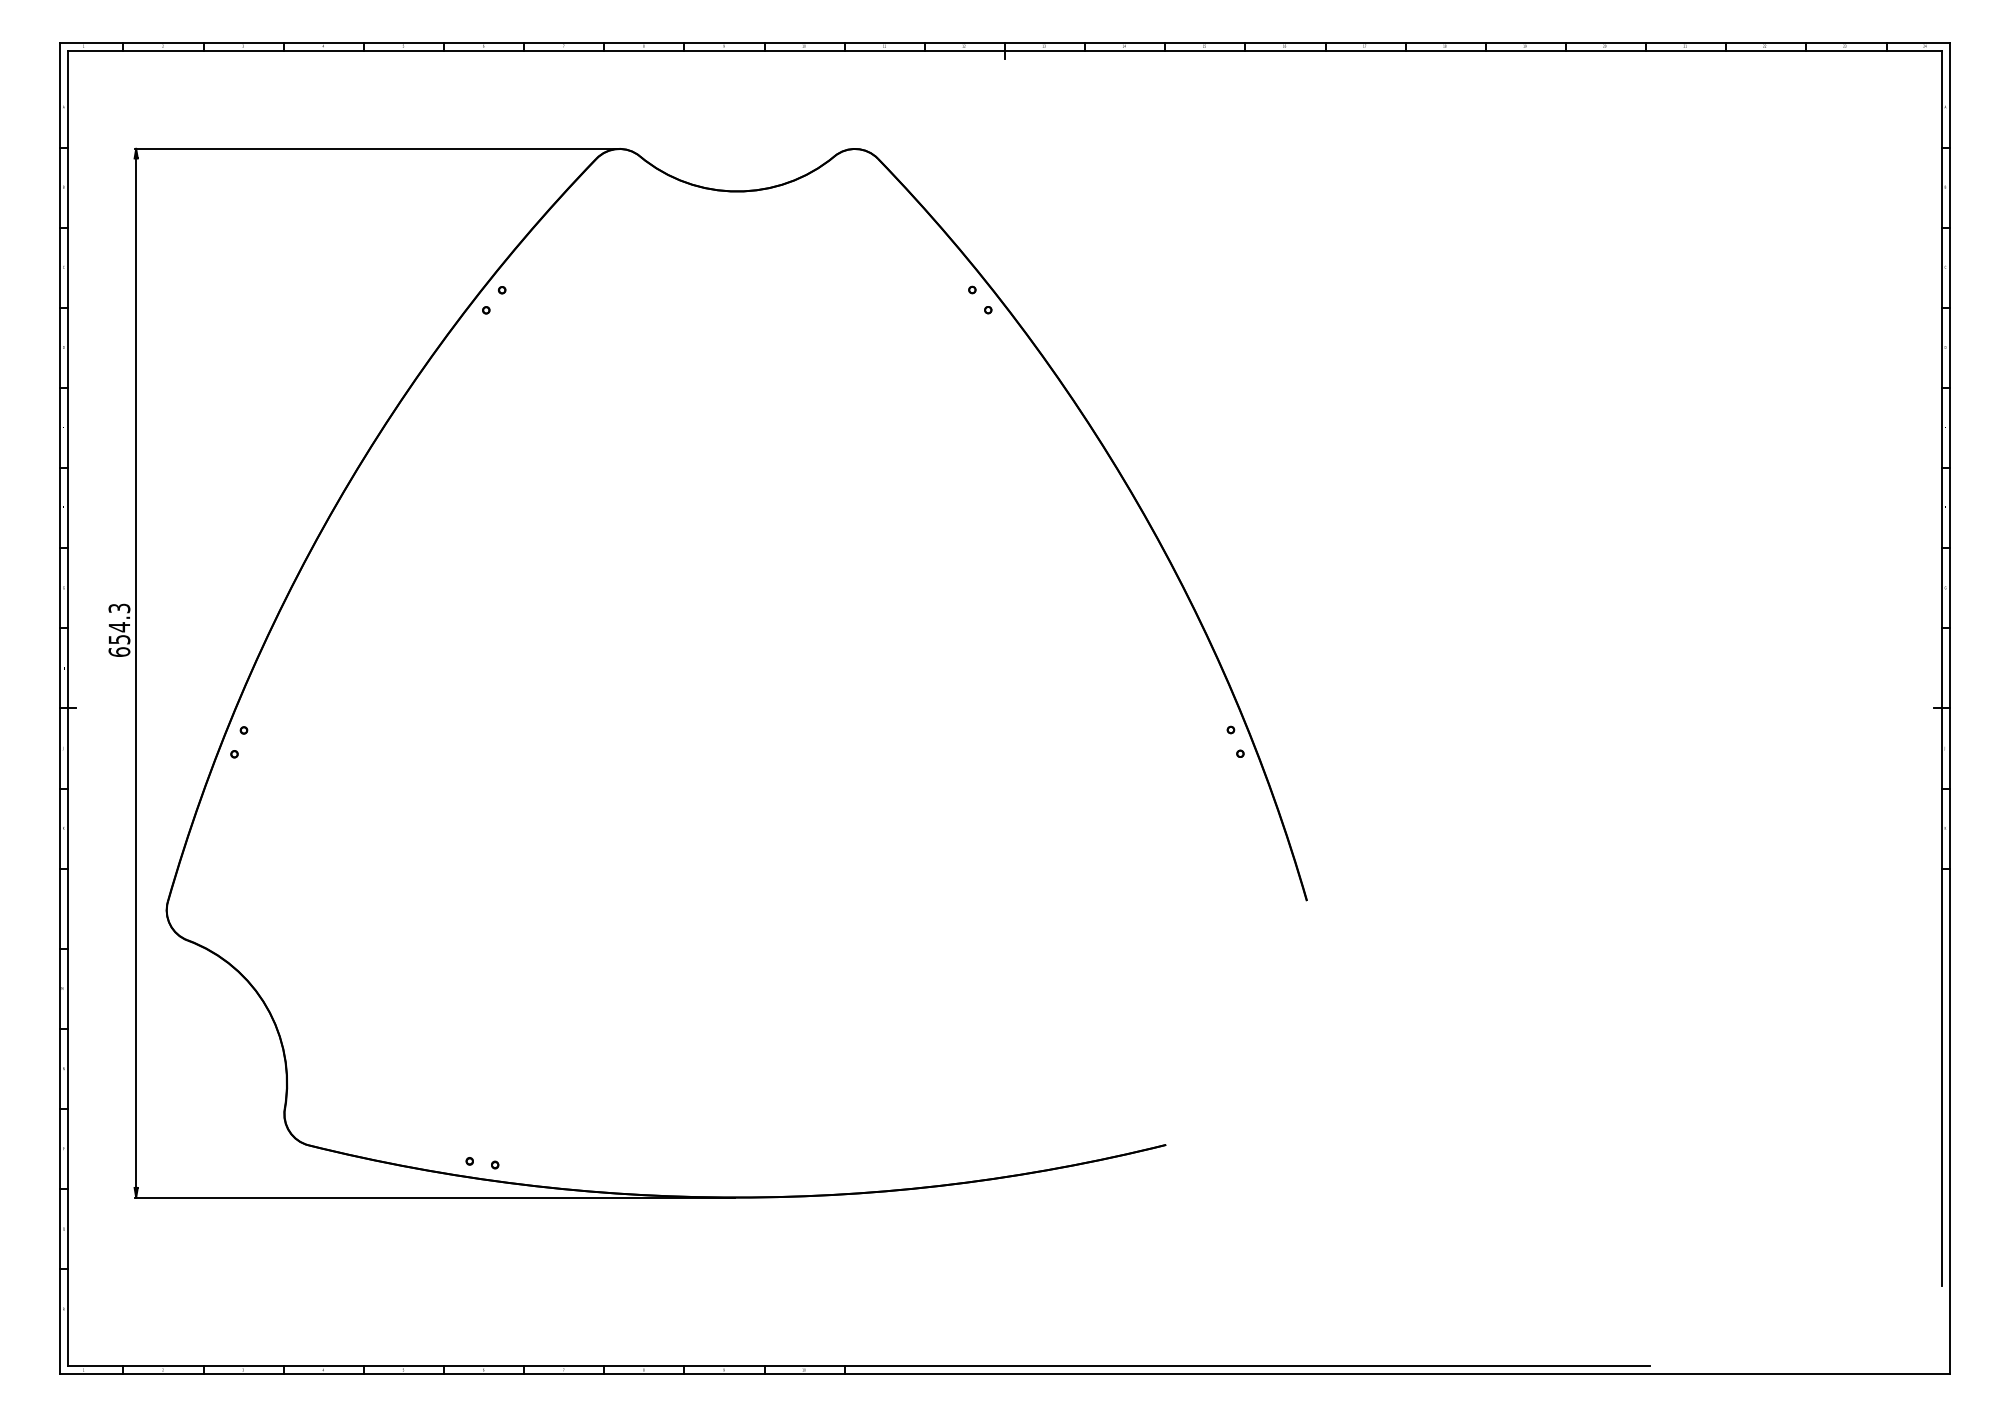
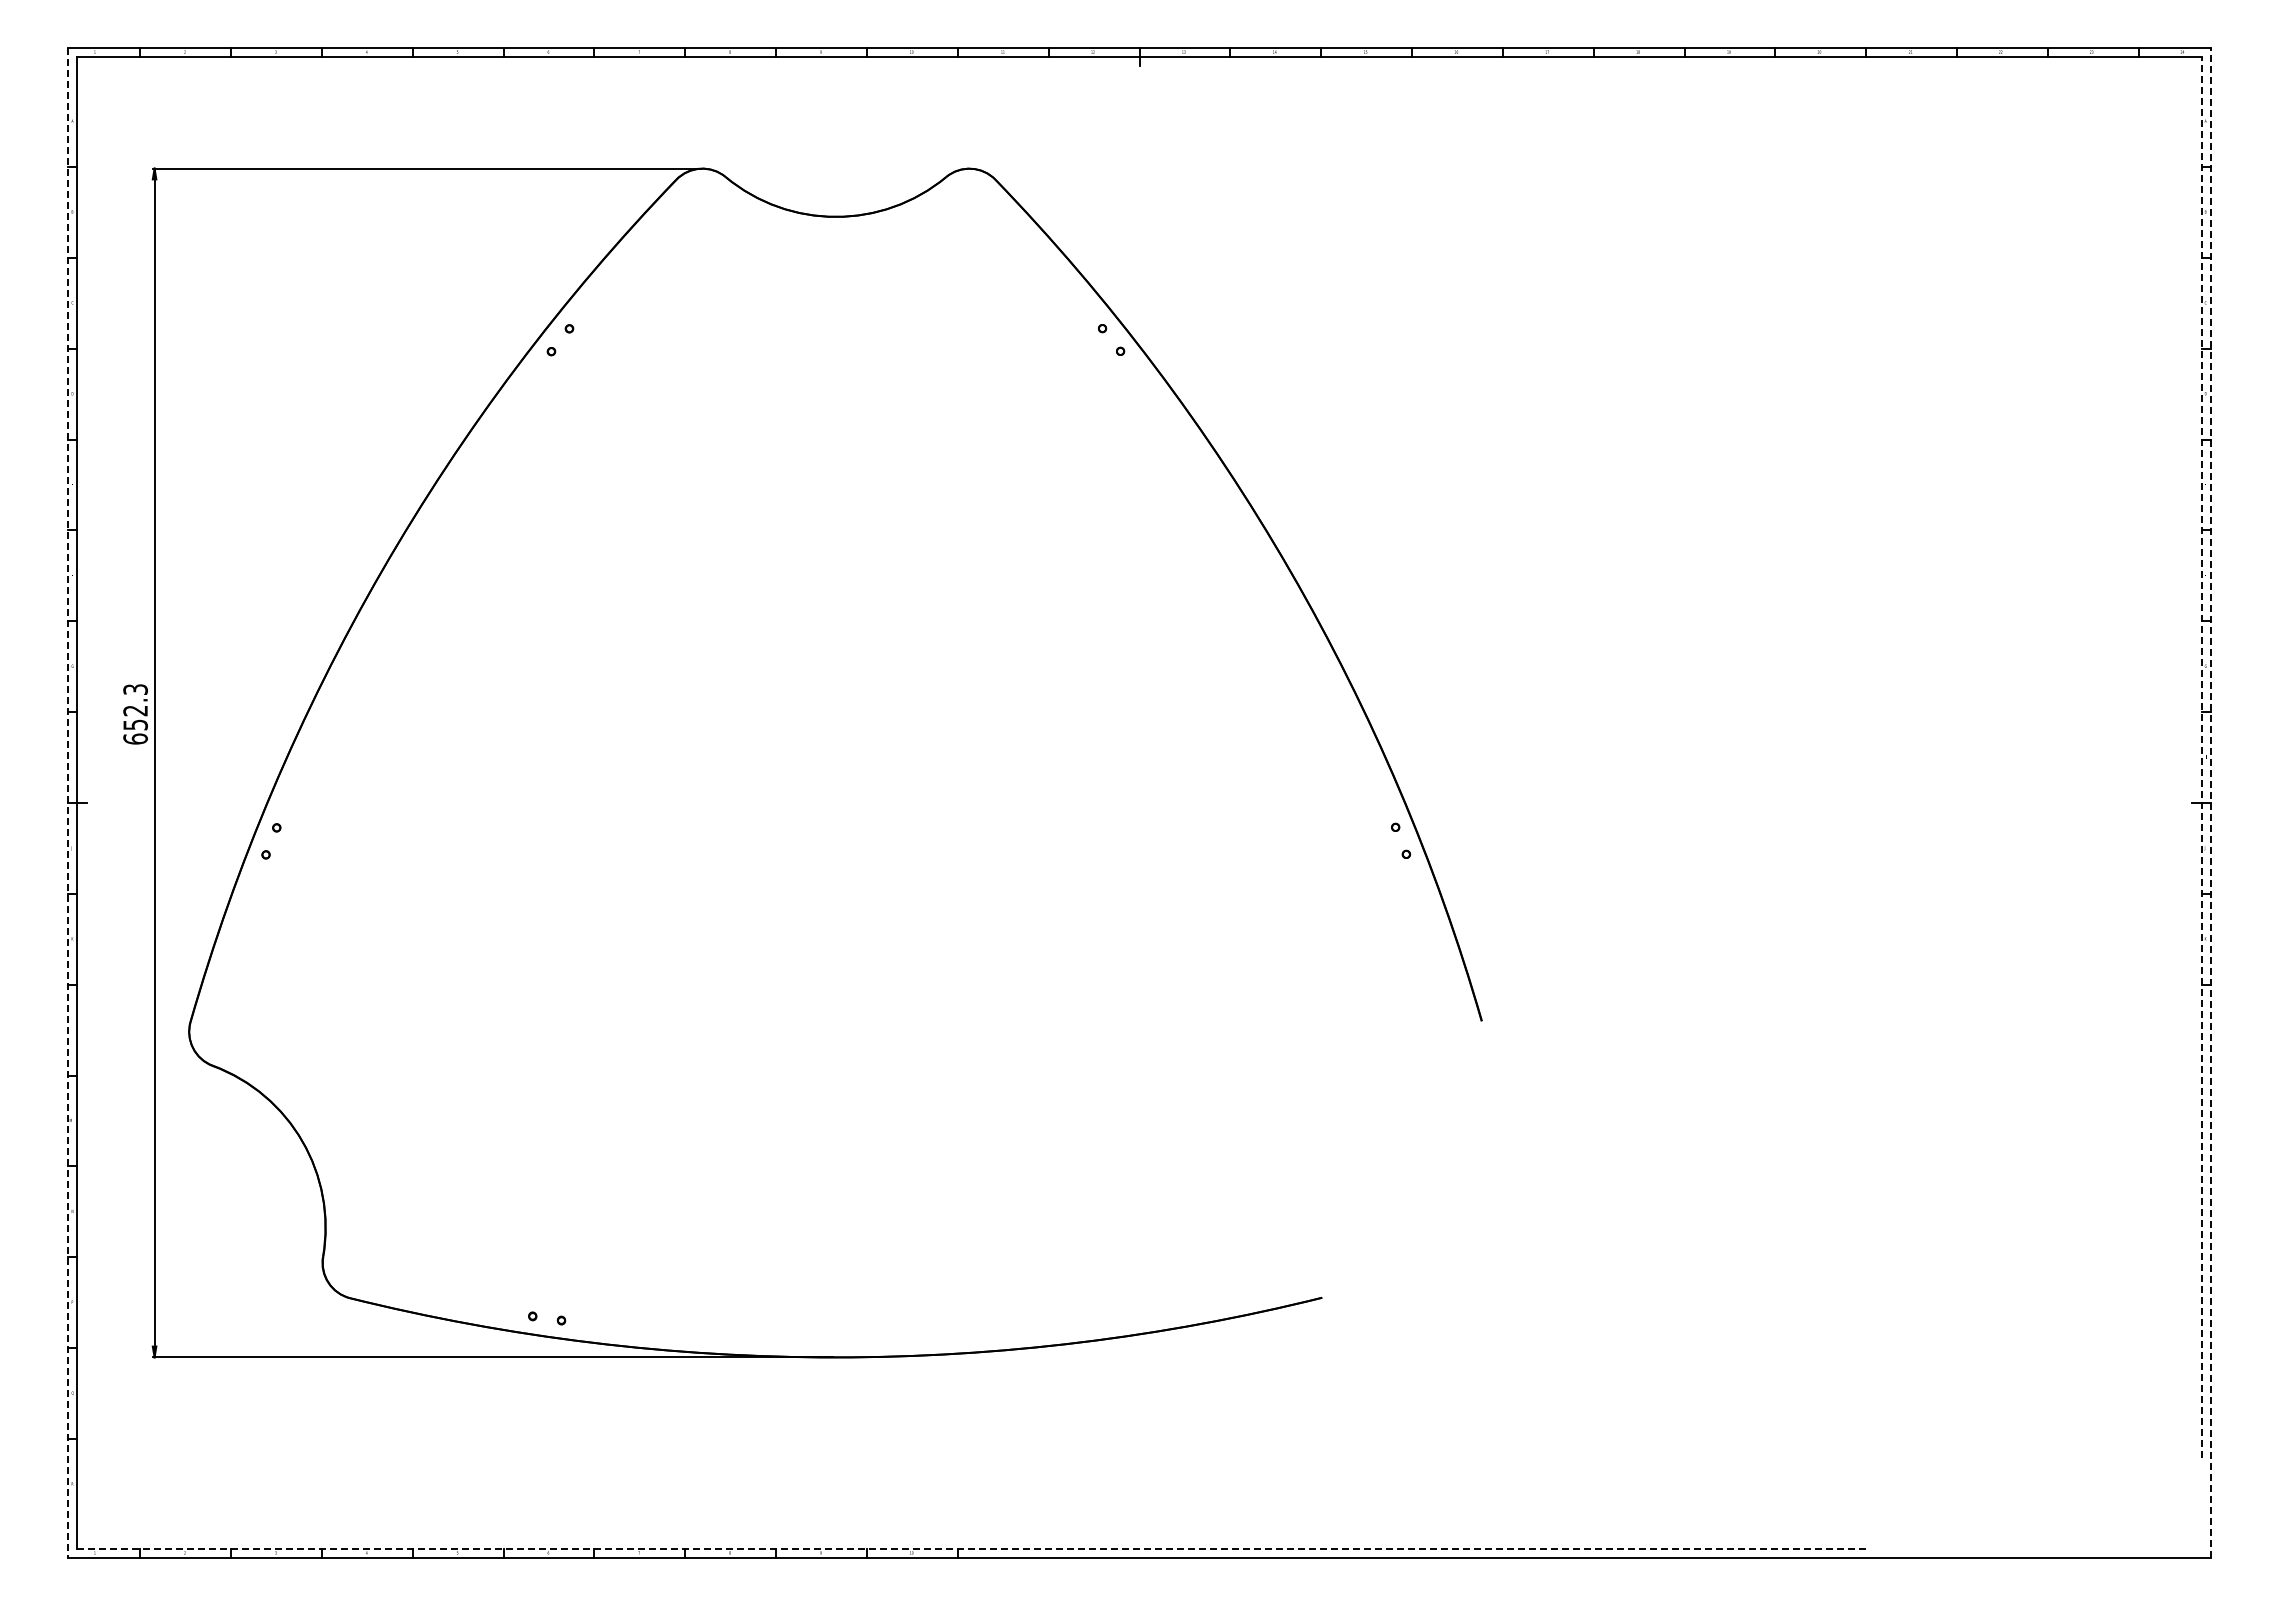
text: (119, 626) -> (135, 710), 654.3 -> 652.3
line: (1941, 667) -> (2201, 756), solid -> dashed
line: (60, 708) -> (68, 803), solid -> dashed
line: (1949, 708) -> (2210, 803), solid -> dashed
line: (858, 1366) -> (973, 1548), solid -> dashed

